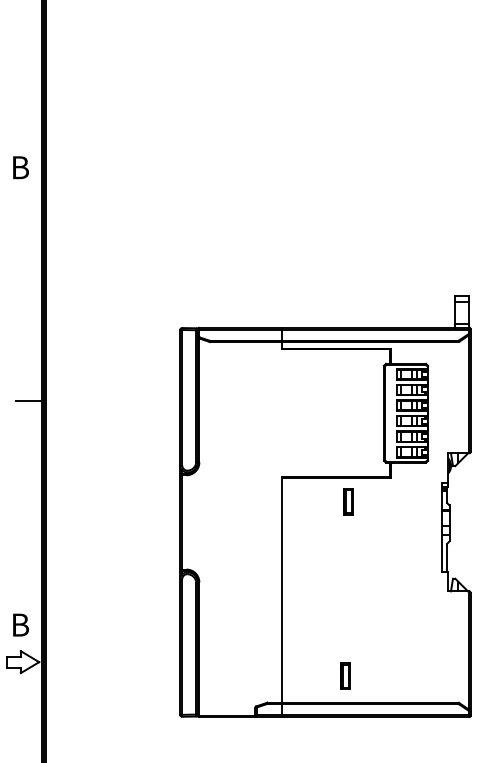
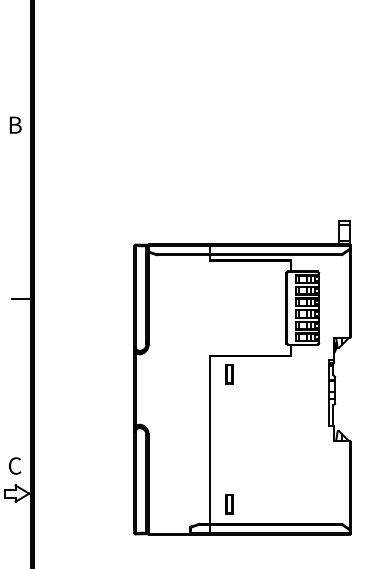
part: (348, 501) -> (229, 373), moved
text: (19, 624) -> (14, 465), B -> C
part: (345, 675) -> (229, 503), moved

